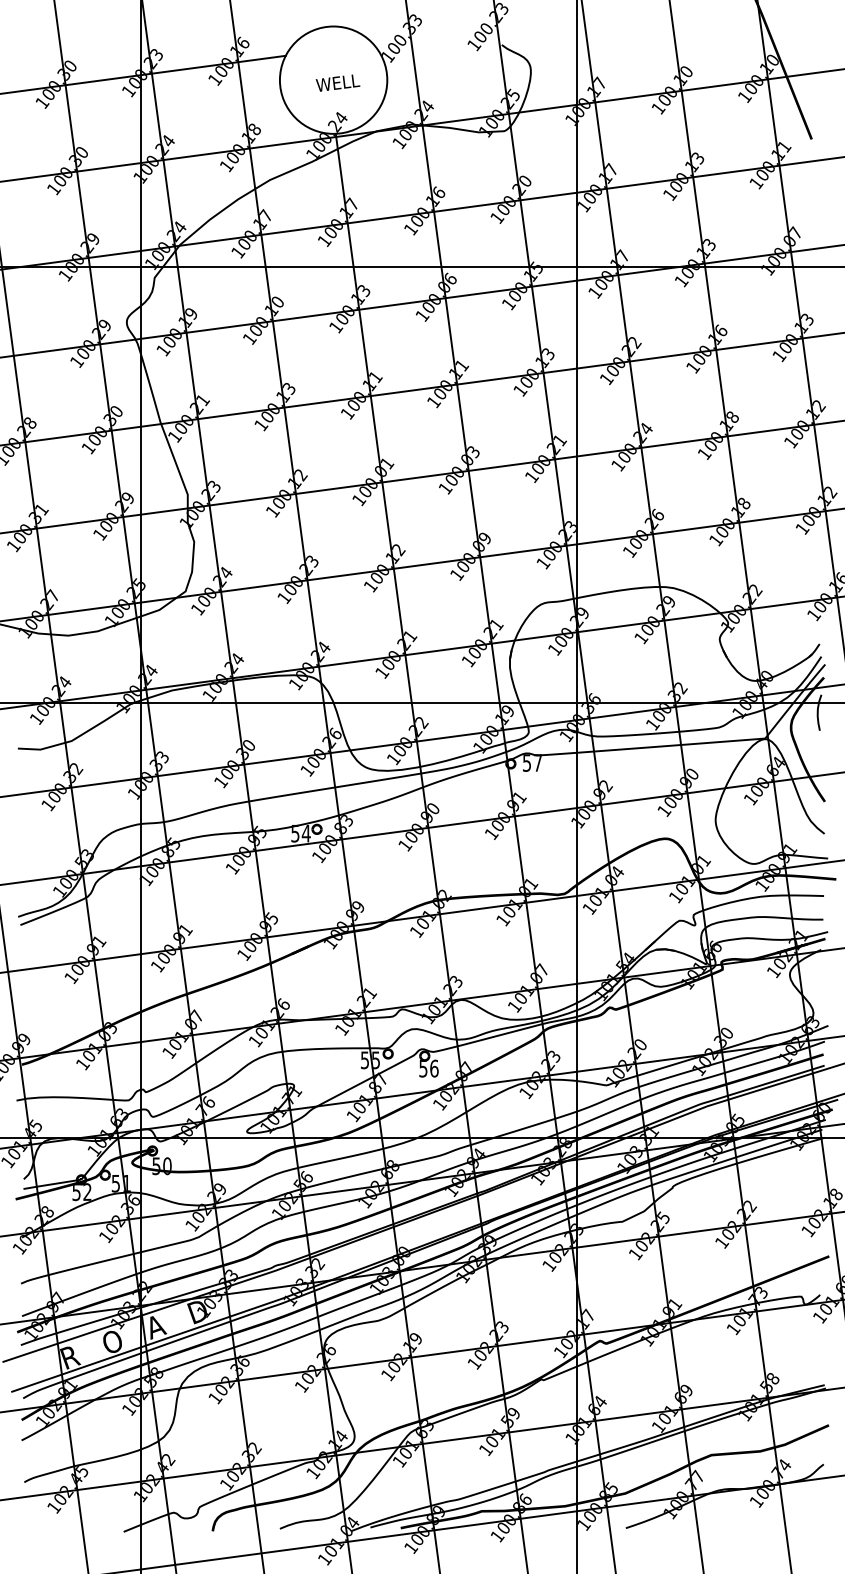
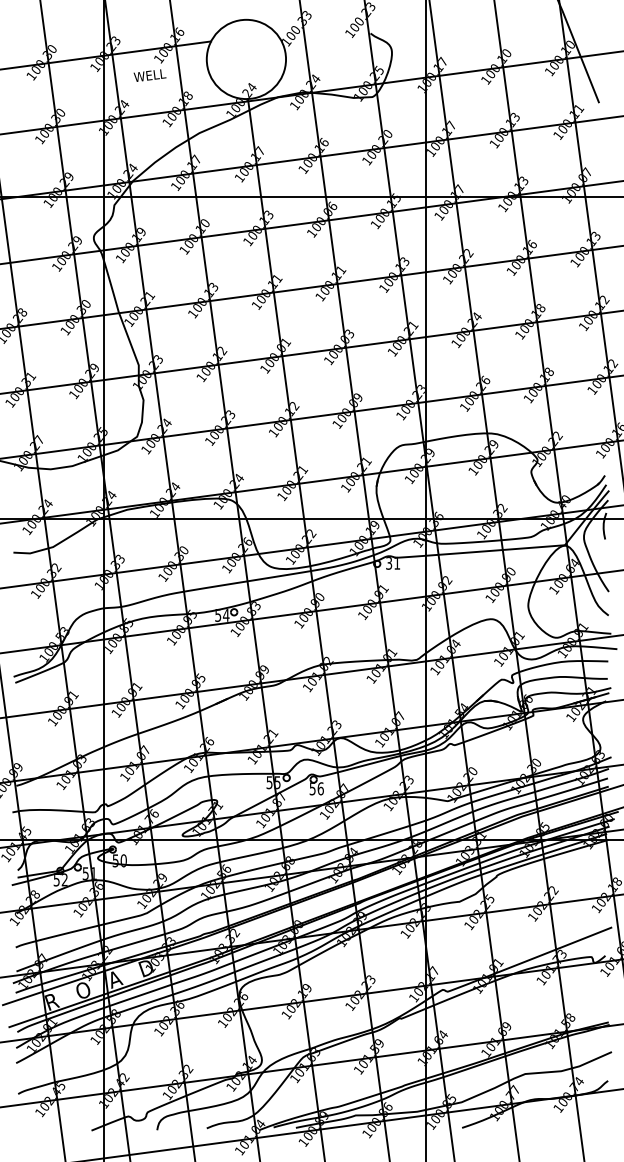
text: (337, 82) -> (149, 75), moved
text: (532, 762) -> (393, 562), 57 -> 31

